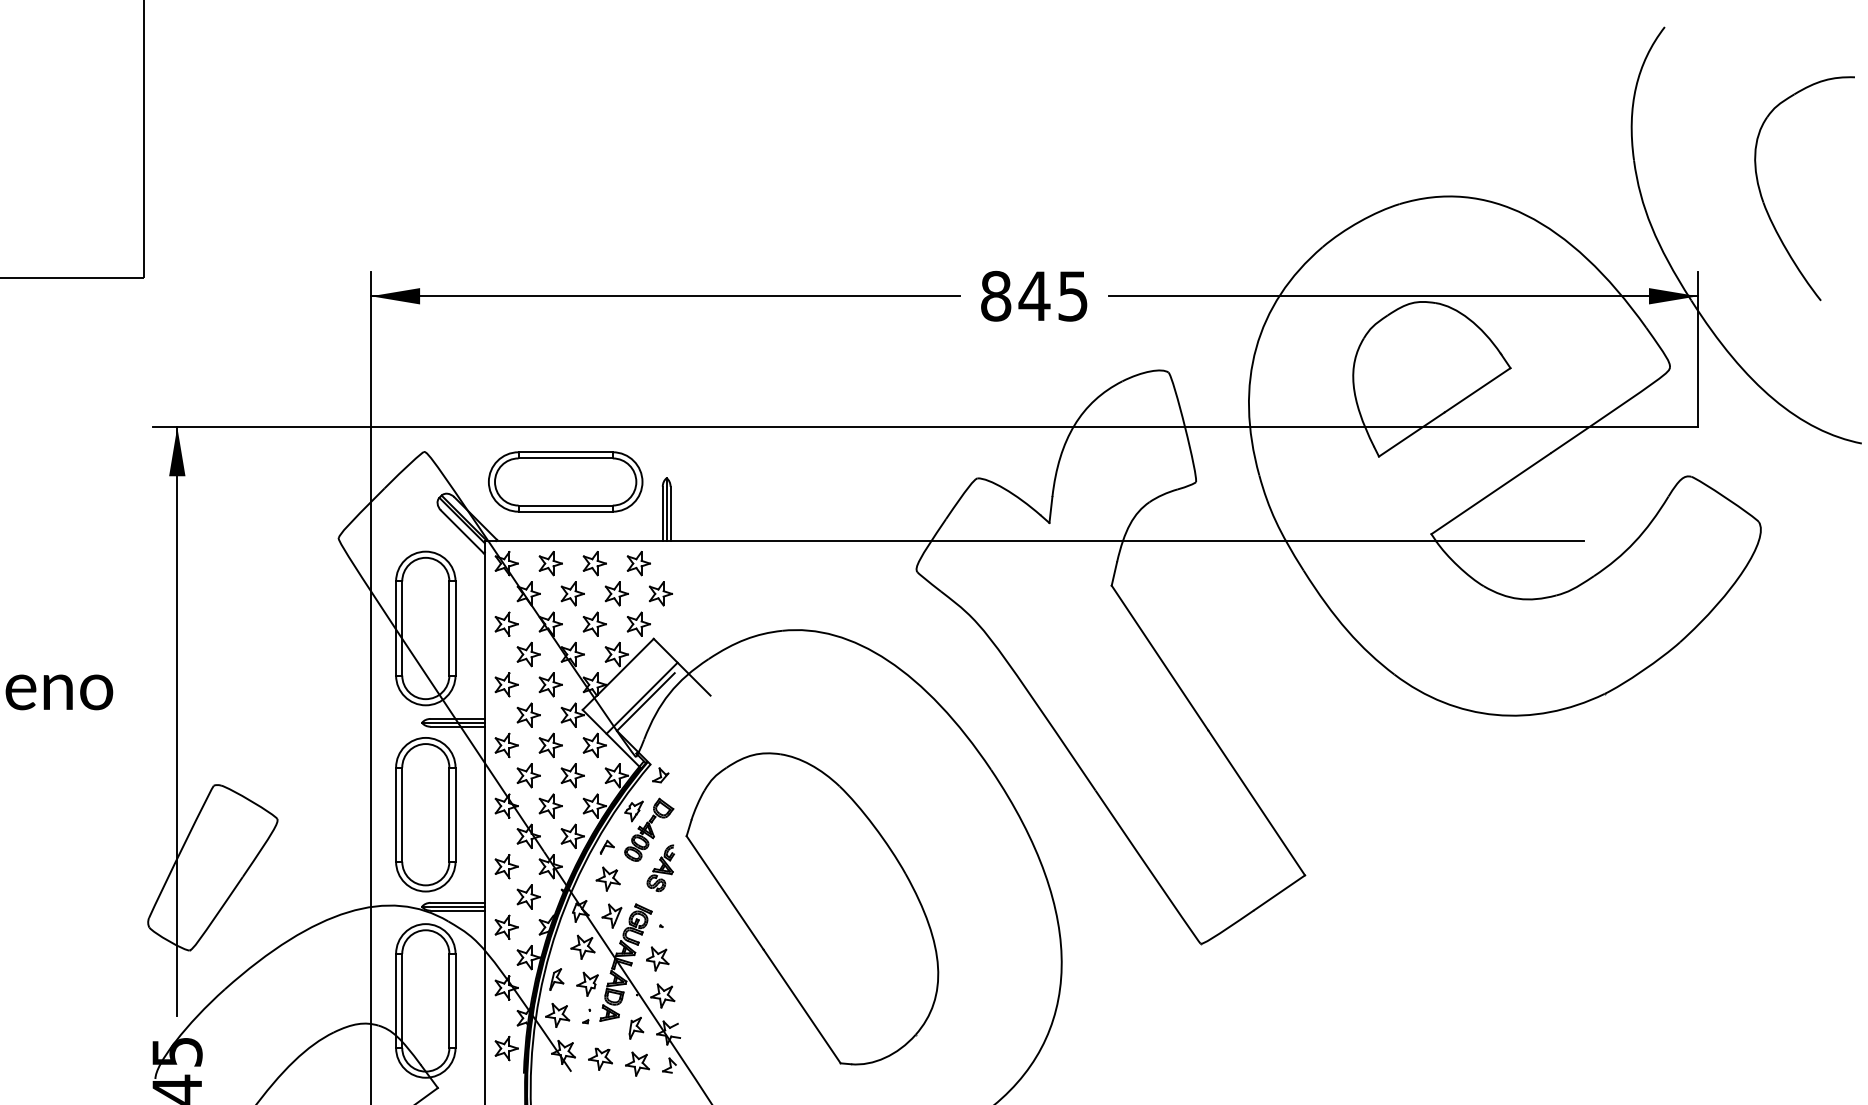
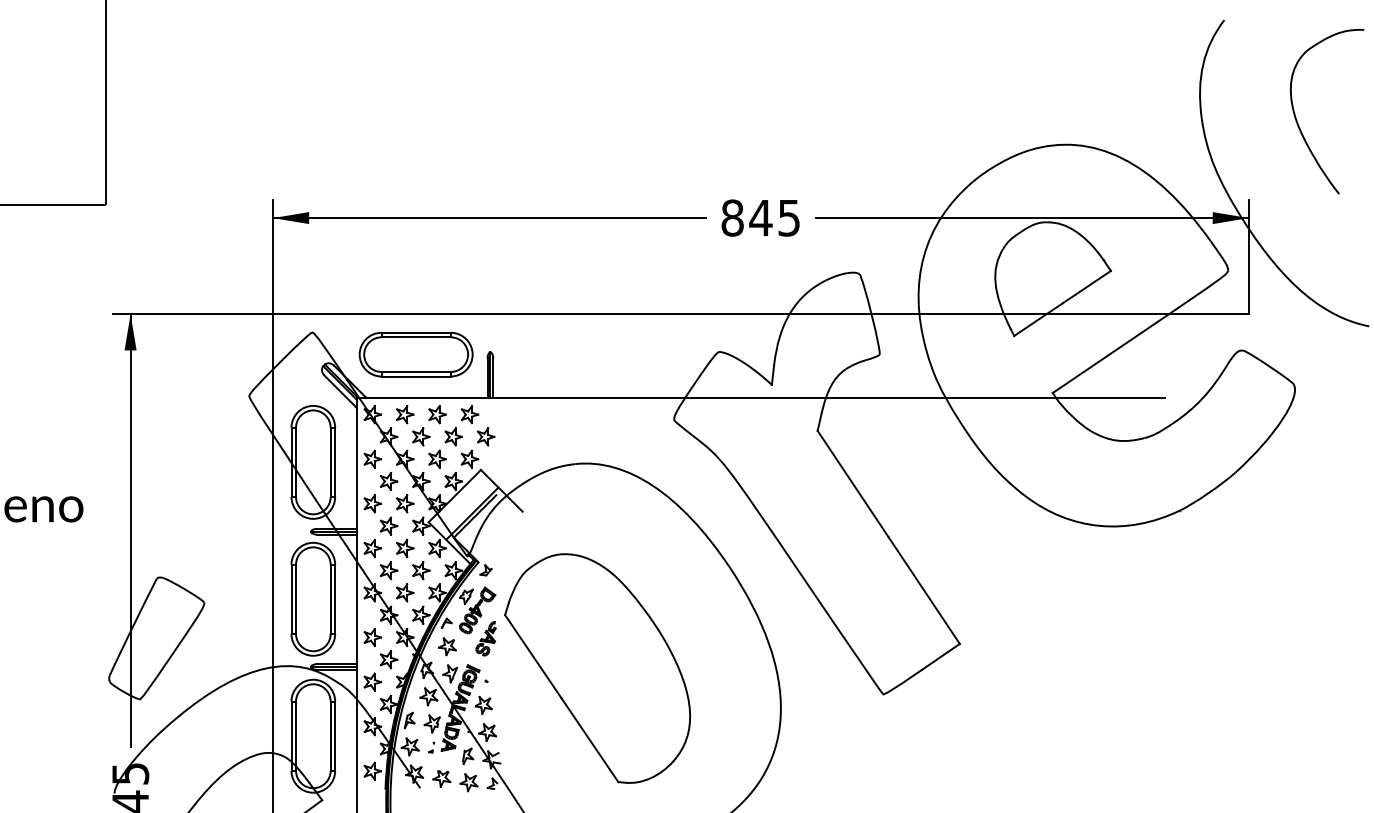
part: (1765, 204) -> (1298, 123), moved

